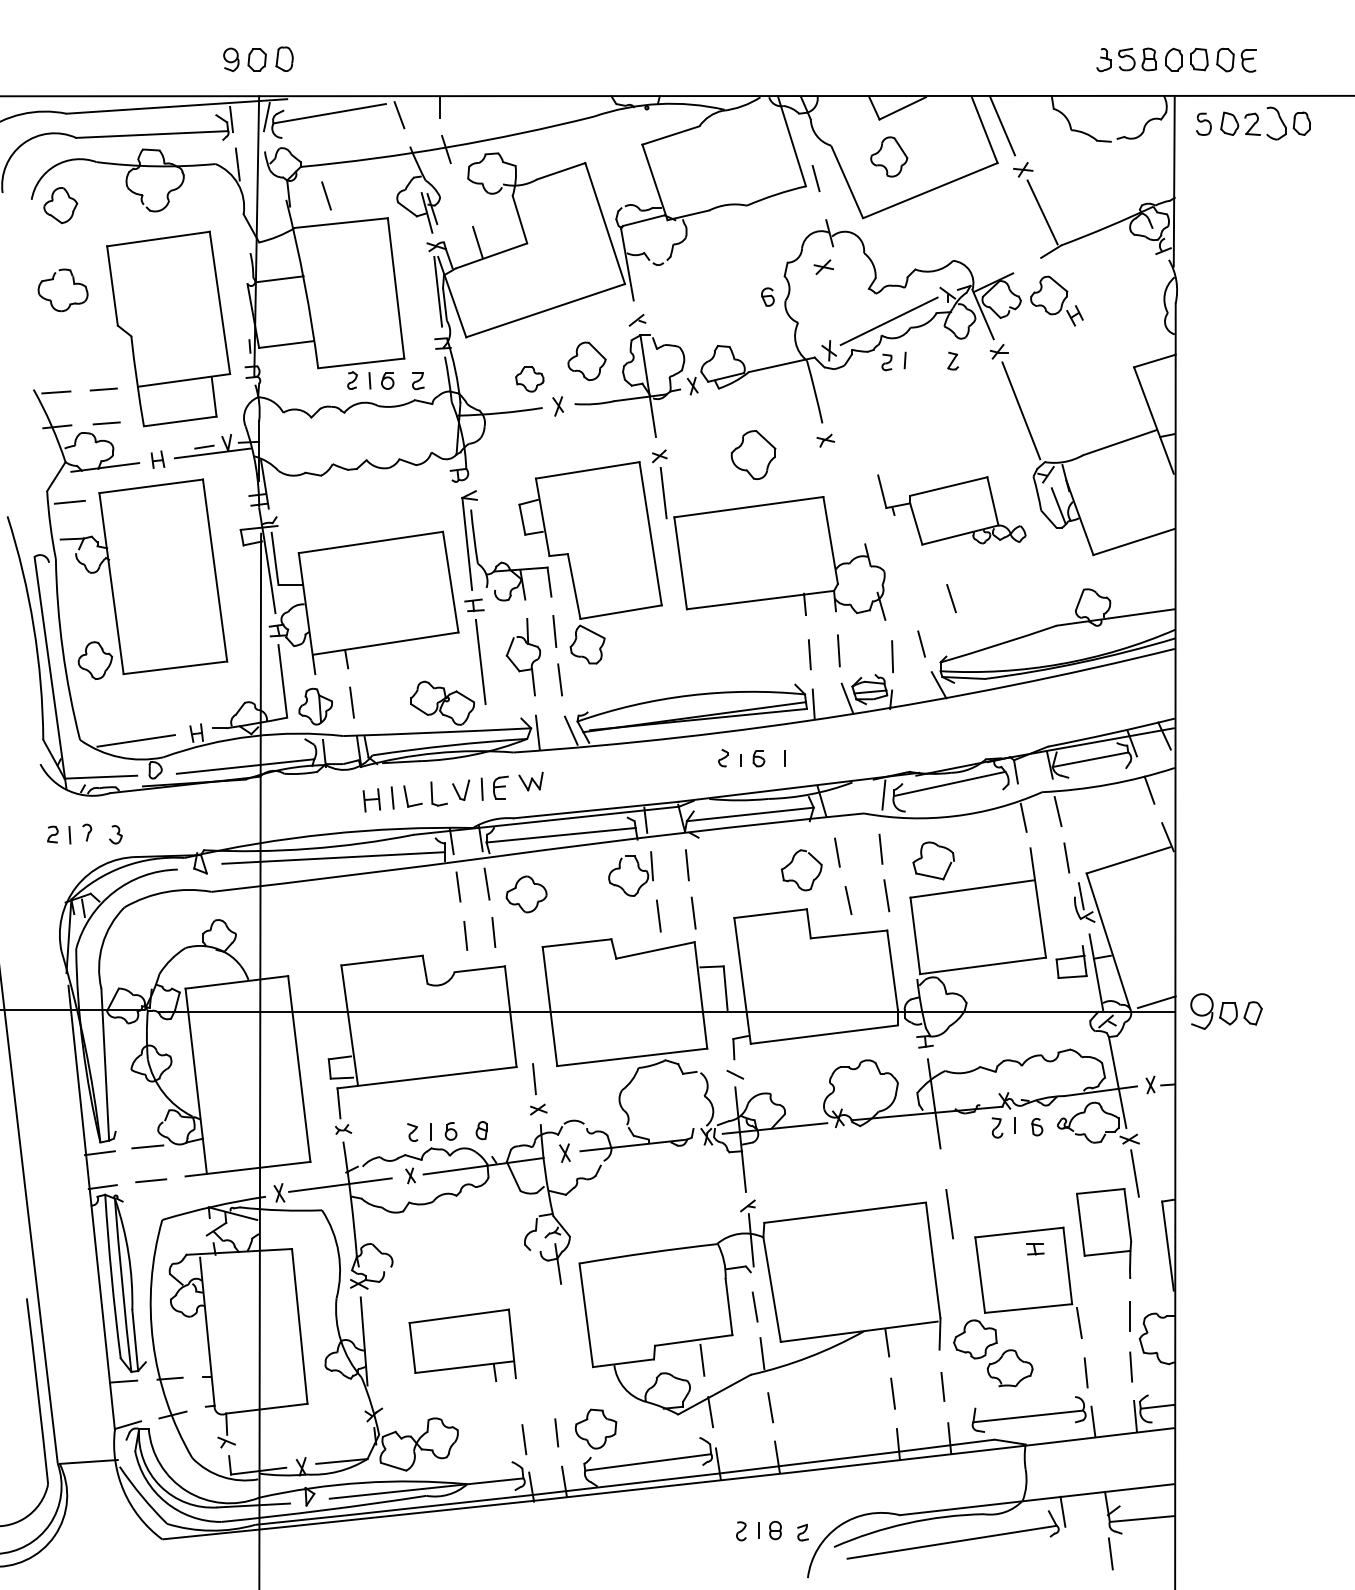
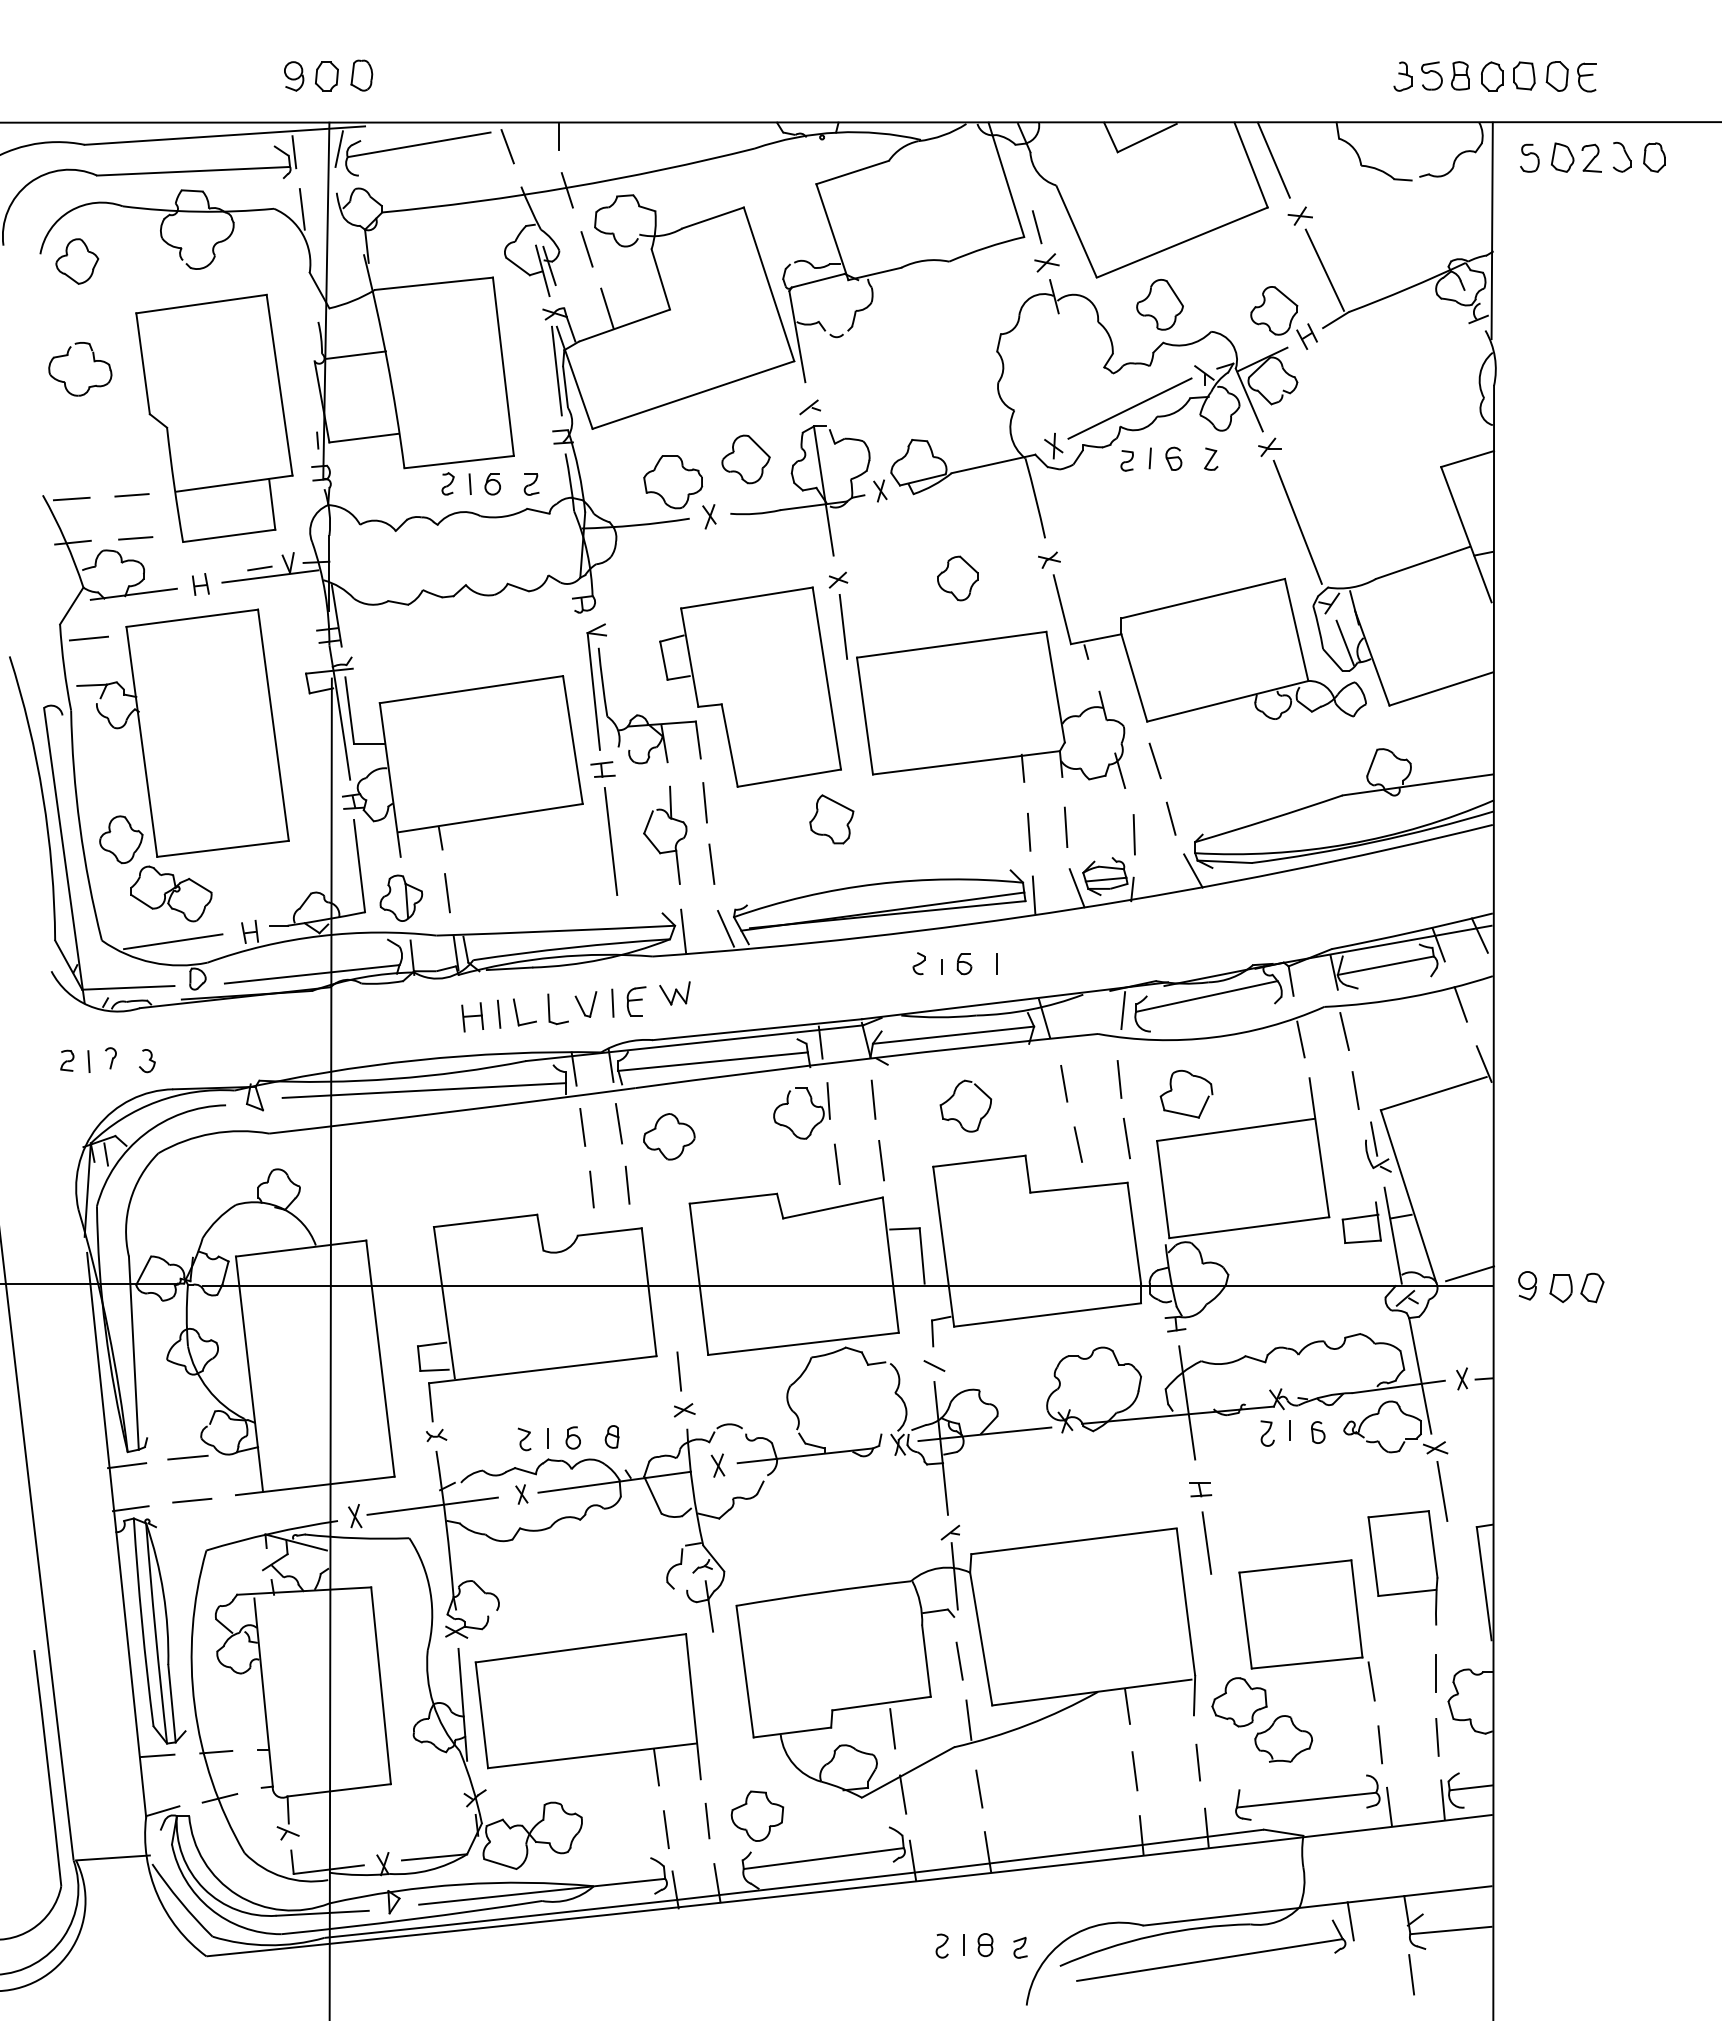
part: (1276, 122) -> (1621, 156), size x0.71
part: (888, 156) -> (1159, 304), moved
line: (326, 196) -> (586, 249), moved
part: (823, 266) -> (1046, 262), moved
part: (767, 296) -> (1173, 458), moved
part: (1056, 300) -> (1283, 317), moved
part: (529, 379) -> (673, 482), size x1.67
part: (753, 455) -> (957, 578), size x0.71
part: (951, 510) -> (1209, 648), size x1.67
line: (950, 598) -> (1154, 760), moved
part: (587, 644) -> (831, 819), moved
part: (442, 702) -> (171, 893), moved
part: (792, 861) -> (954, 1095), moved
part: (1202, 1011) -> (1527, 1285), size x0.62
part: (1035, 1249) -> (1200, 1489), moved
part: (462, 1345) -> (587, 1709), size x1.67

